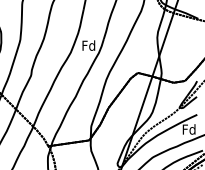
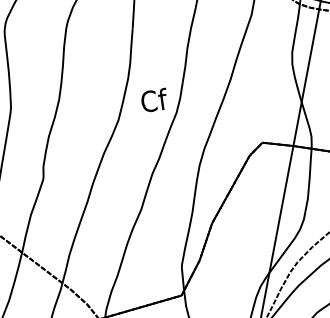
text: (88, 45) -> (152, 100), Fd -> Cf

